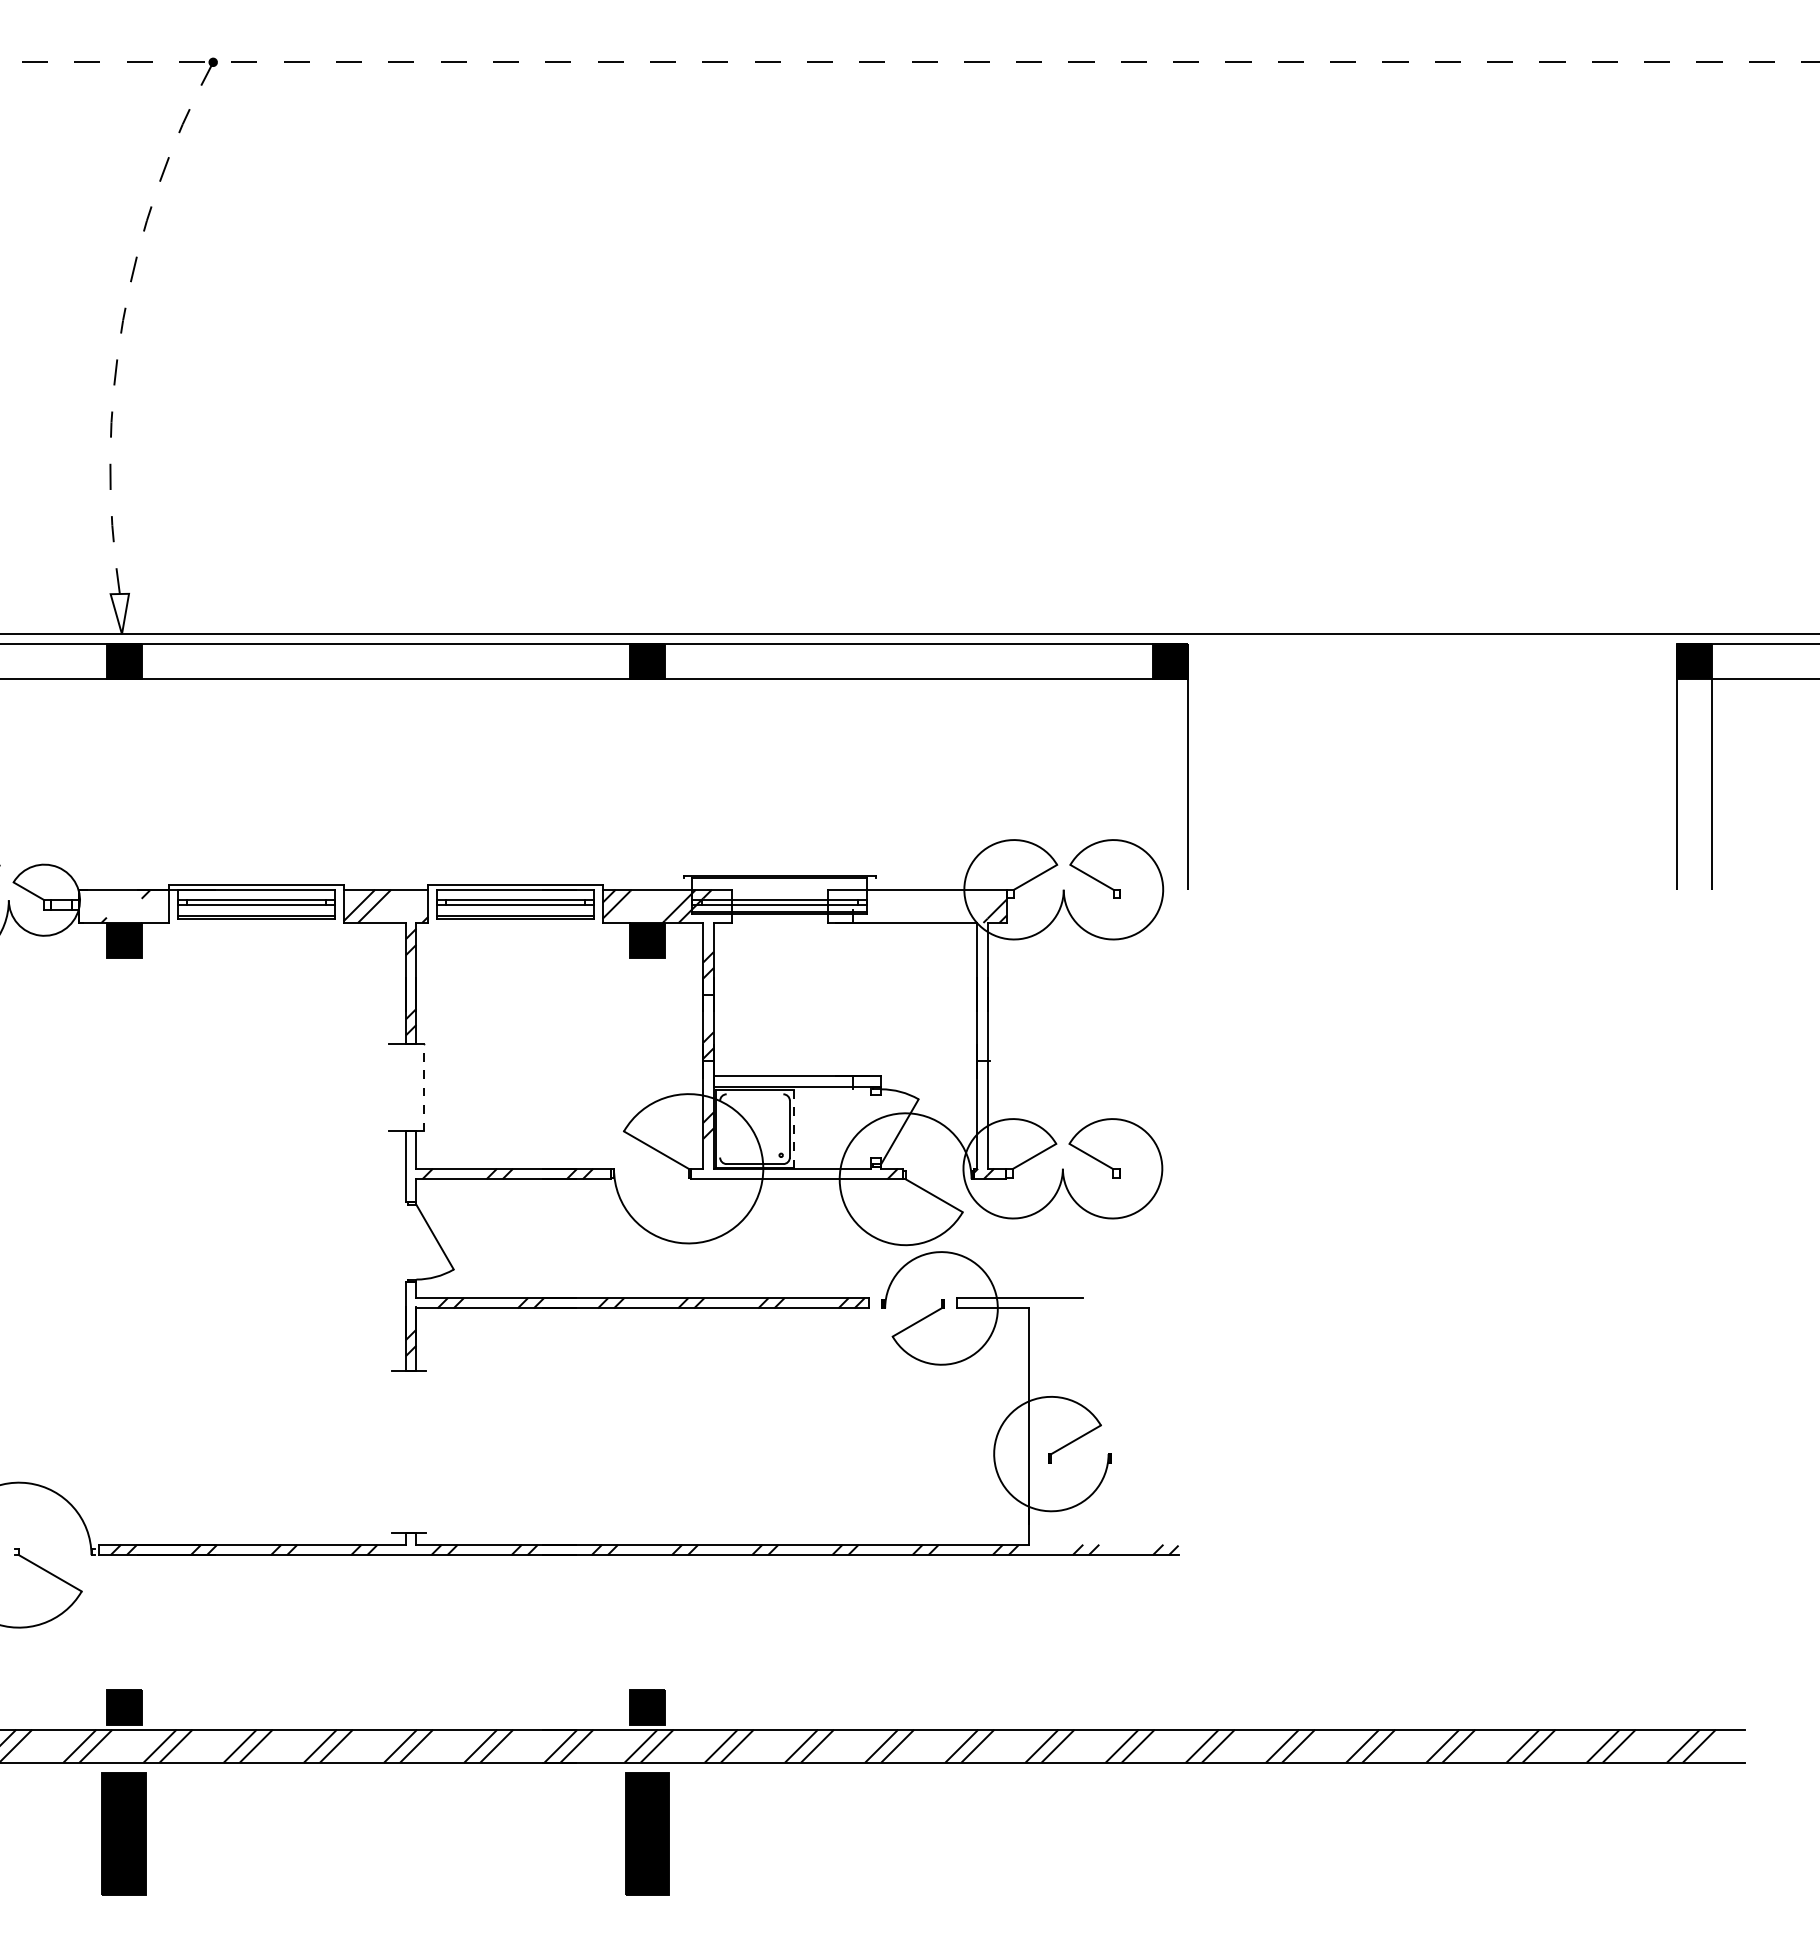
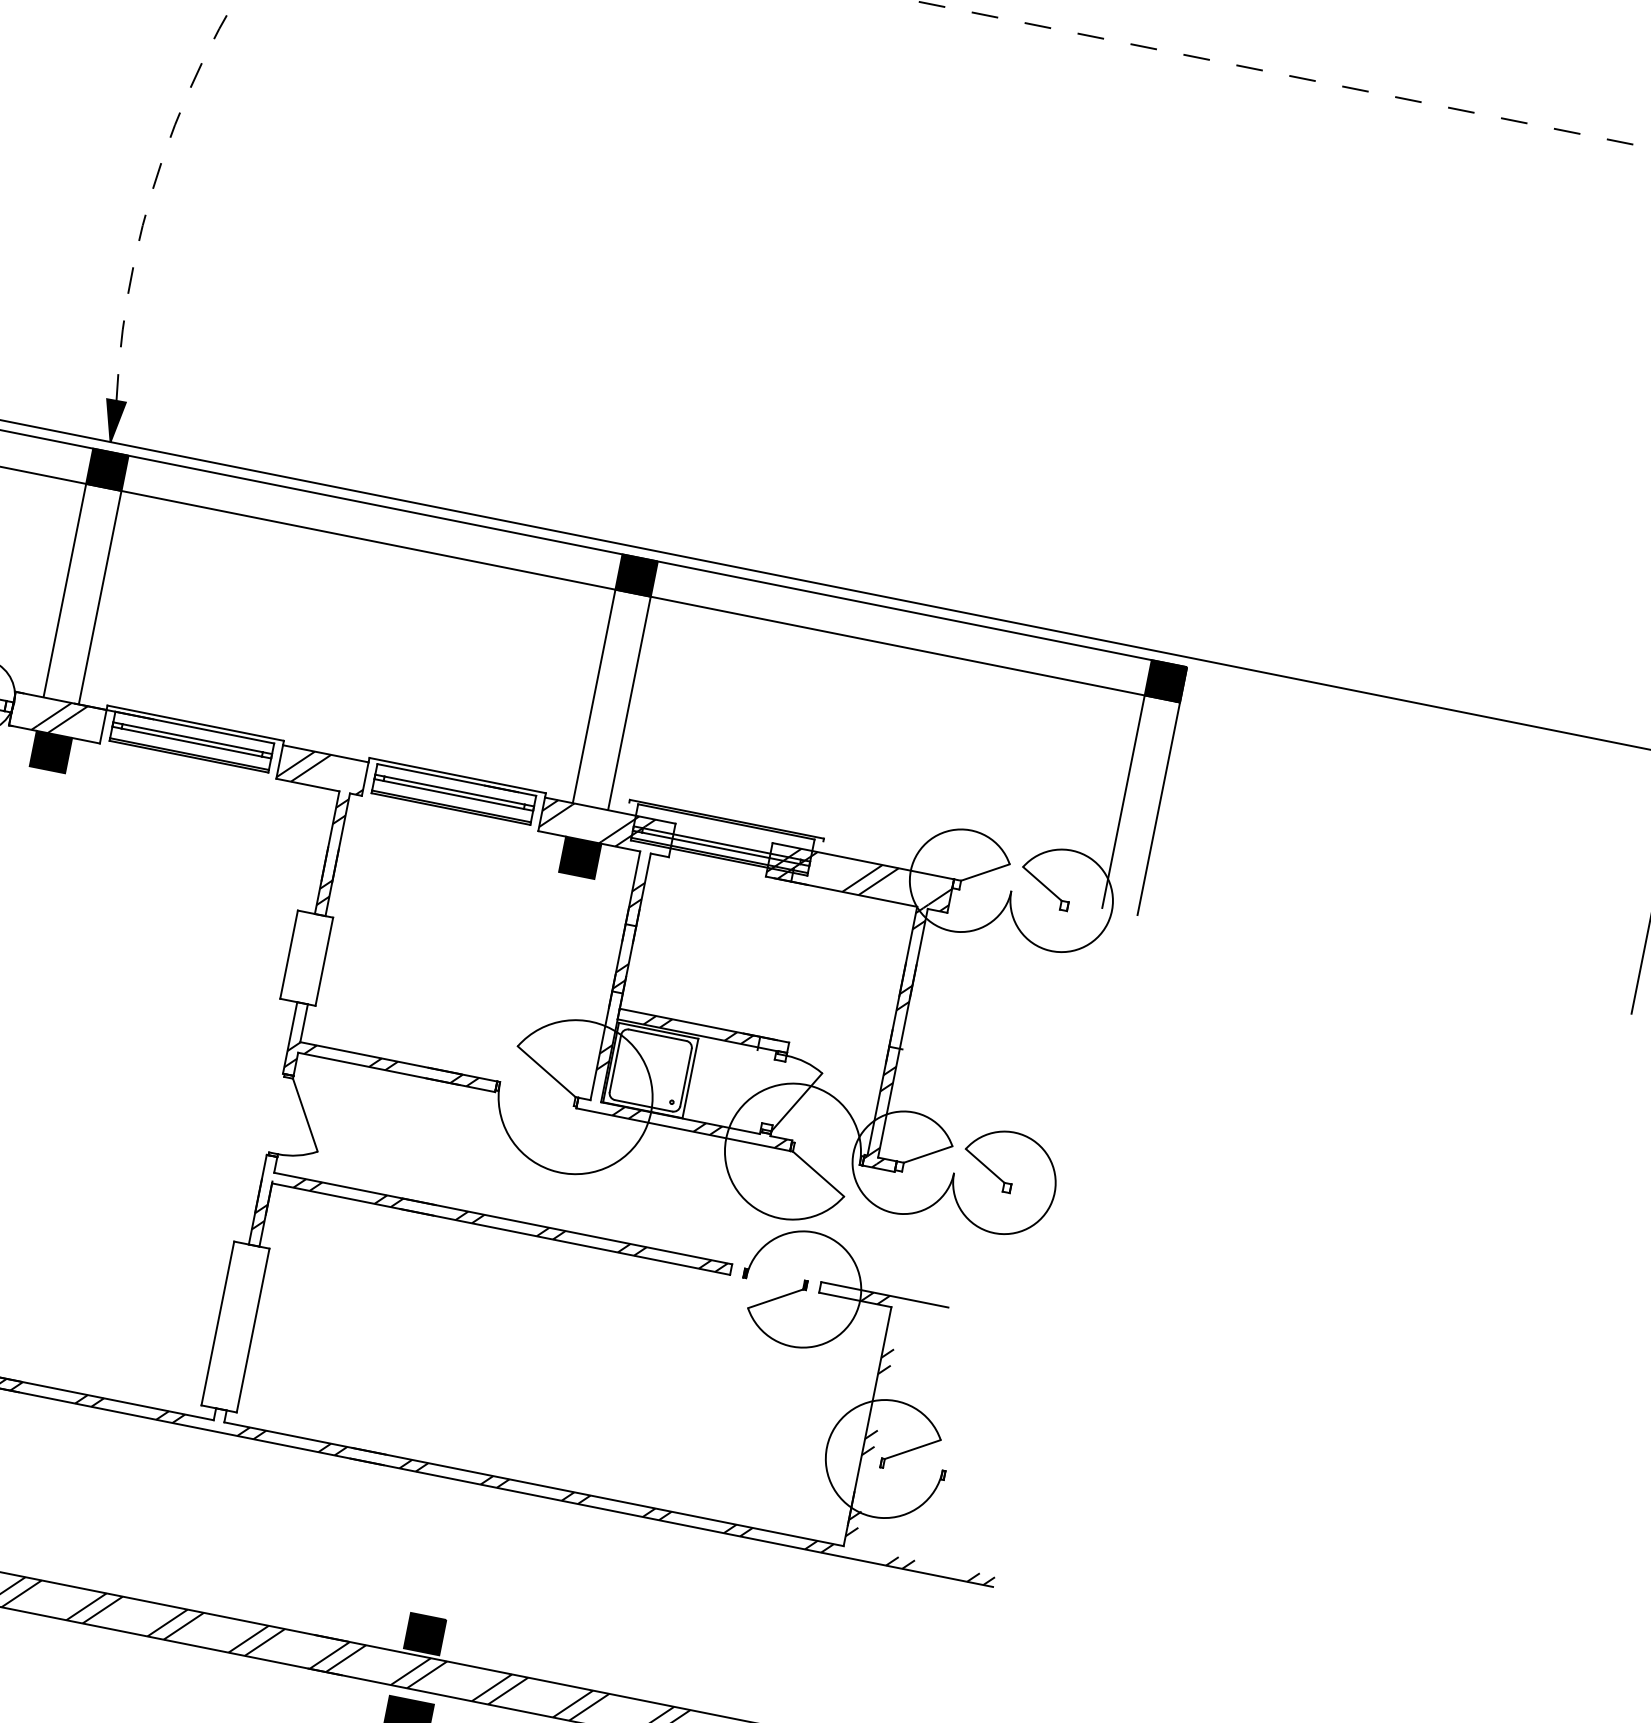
fill: (119, 613) -> (112, 420), added
line: (106, 783) -> (64, 589), added
line: (141, 783) -> (100, 596), added
line: (630, 783) -> (594, 695), added
line: (665, 783) -> (630, 702), added
line: (1153, 783) -> (1123, 801), added
hatch: (123, 905) -> (57, 716), added
hatch: (889, 905) -> (831, 871), added
hatch: (982, 1045) -> (897, 1031), added
hatch: (792, 1081) -> (698, 1029), added
line: (389, 1087) -> (289, 954), added
line: (424, 1087) -> (324, 961), dashed -> solid
line: (754, 1094) -> (657, 1035), added
line: (720, 1128) -> (615, 1062), added
line: (794, 1128) -> (690, 1077), dashed -> solid
hatch: (780, 1173) -> (667, 1120), added
hatch: (410, 1182) -> (291, 1054), added
hatch: (1011, 1302) -> (875, 1297), added
hatch: (1033, 1441) -> (869, 1442), added
line: (391, 1451) -> (217, 1323), added
line: (426, 1451) -> (253, 1330), added

